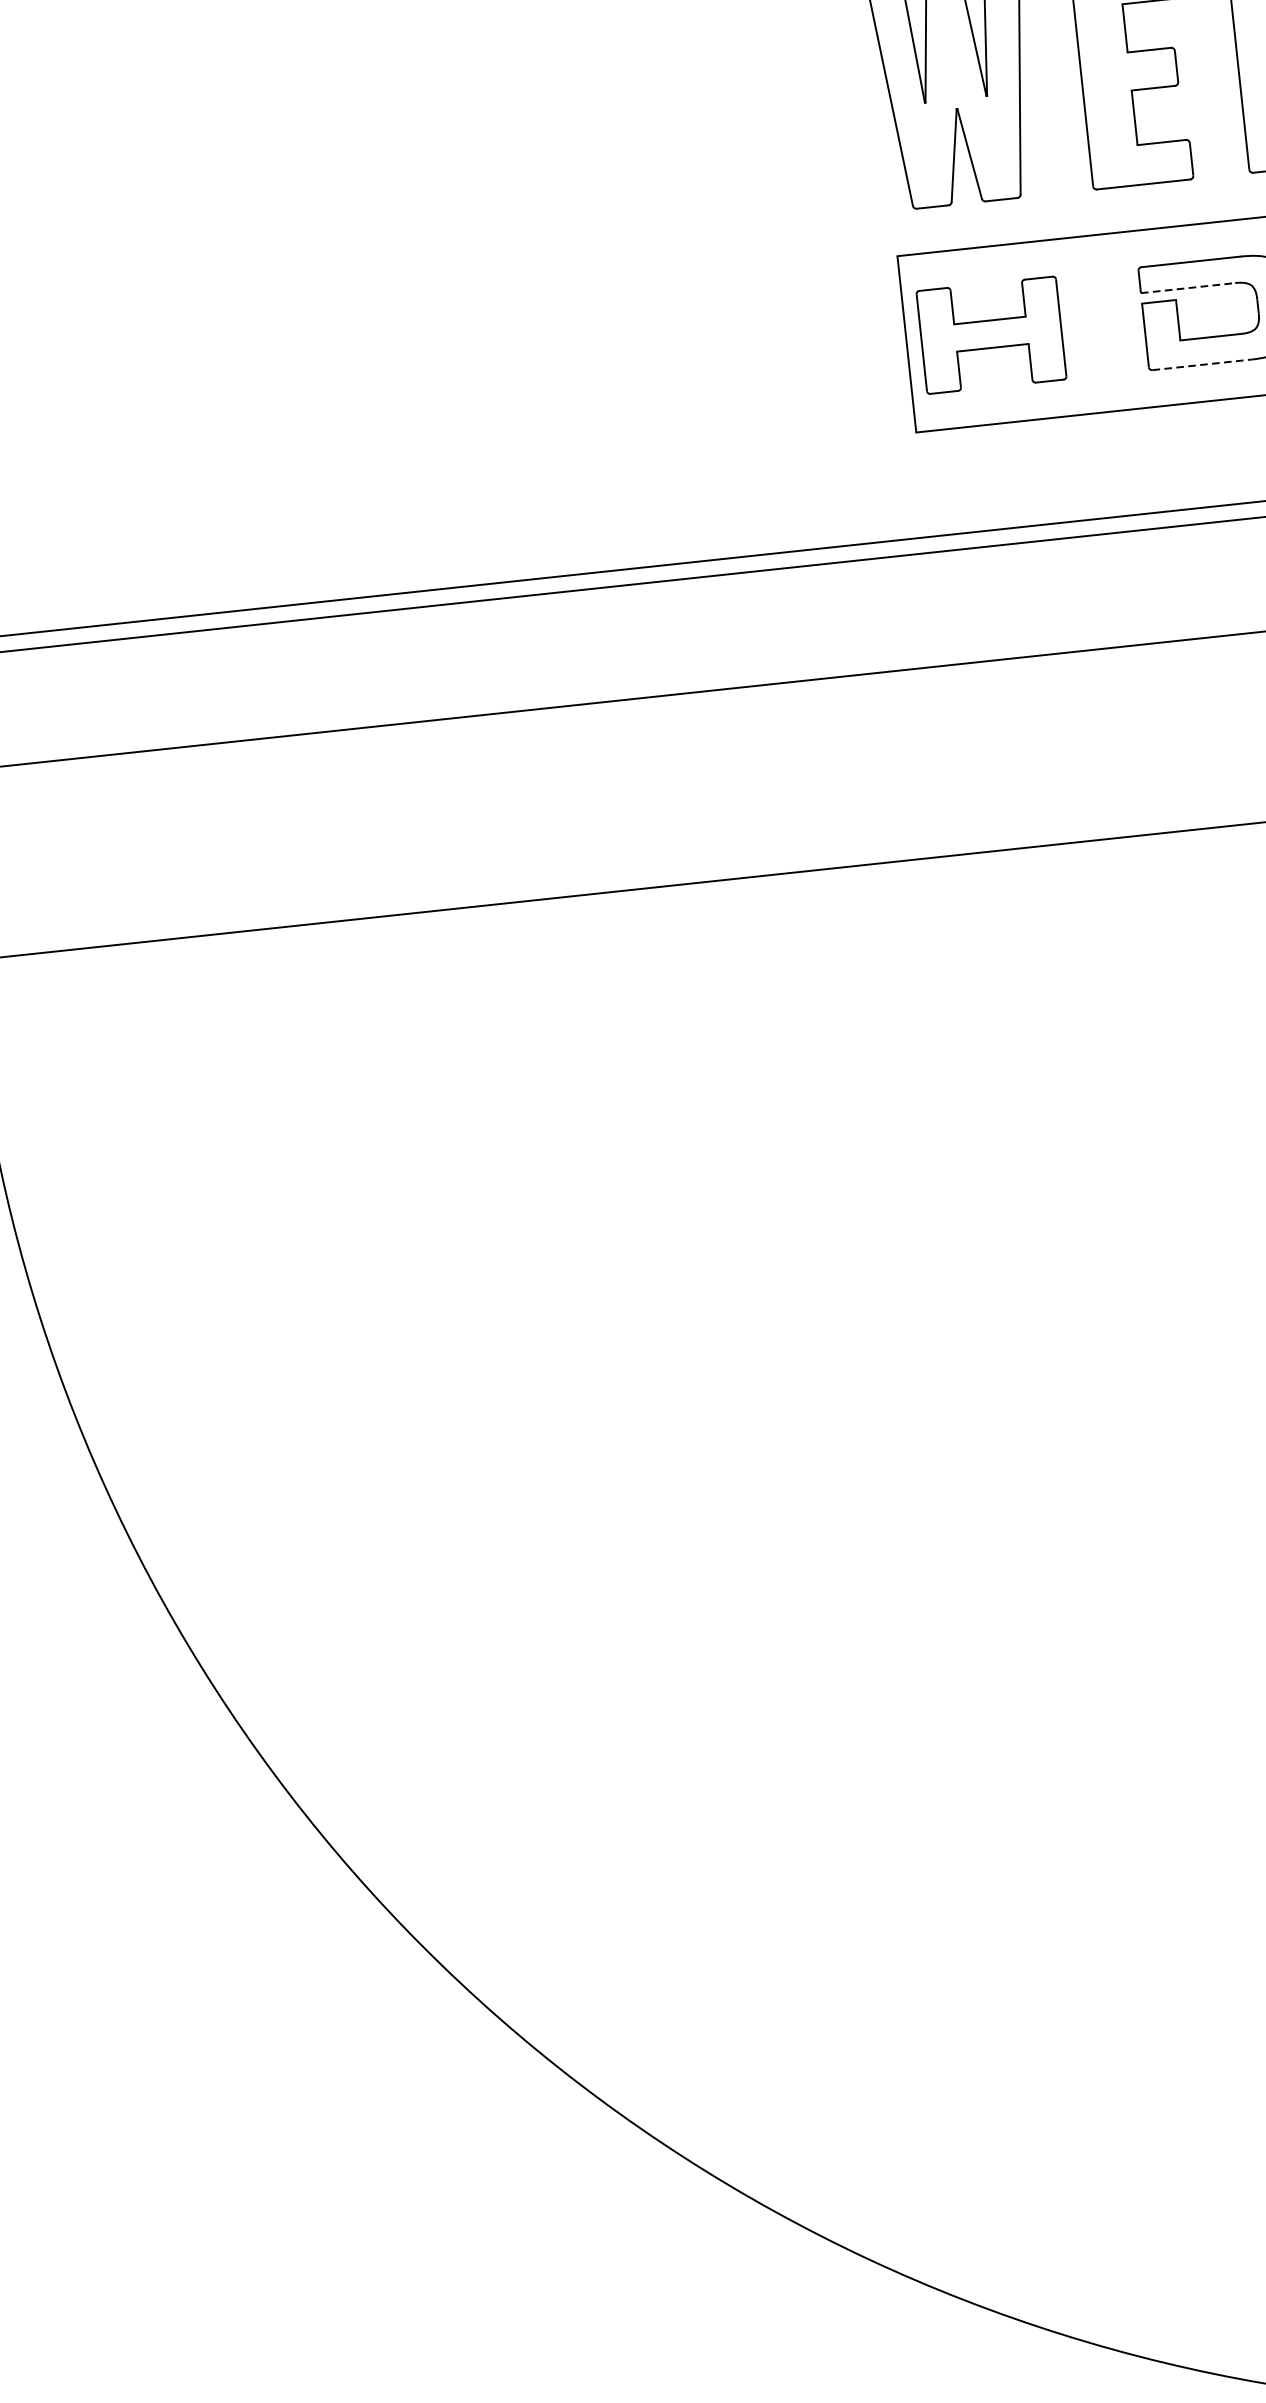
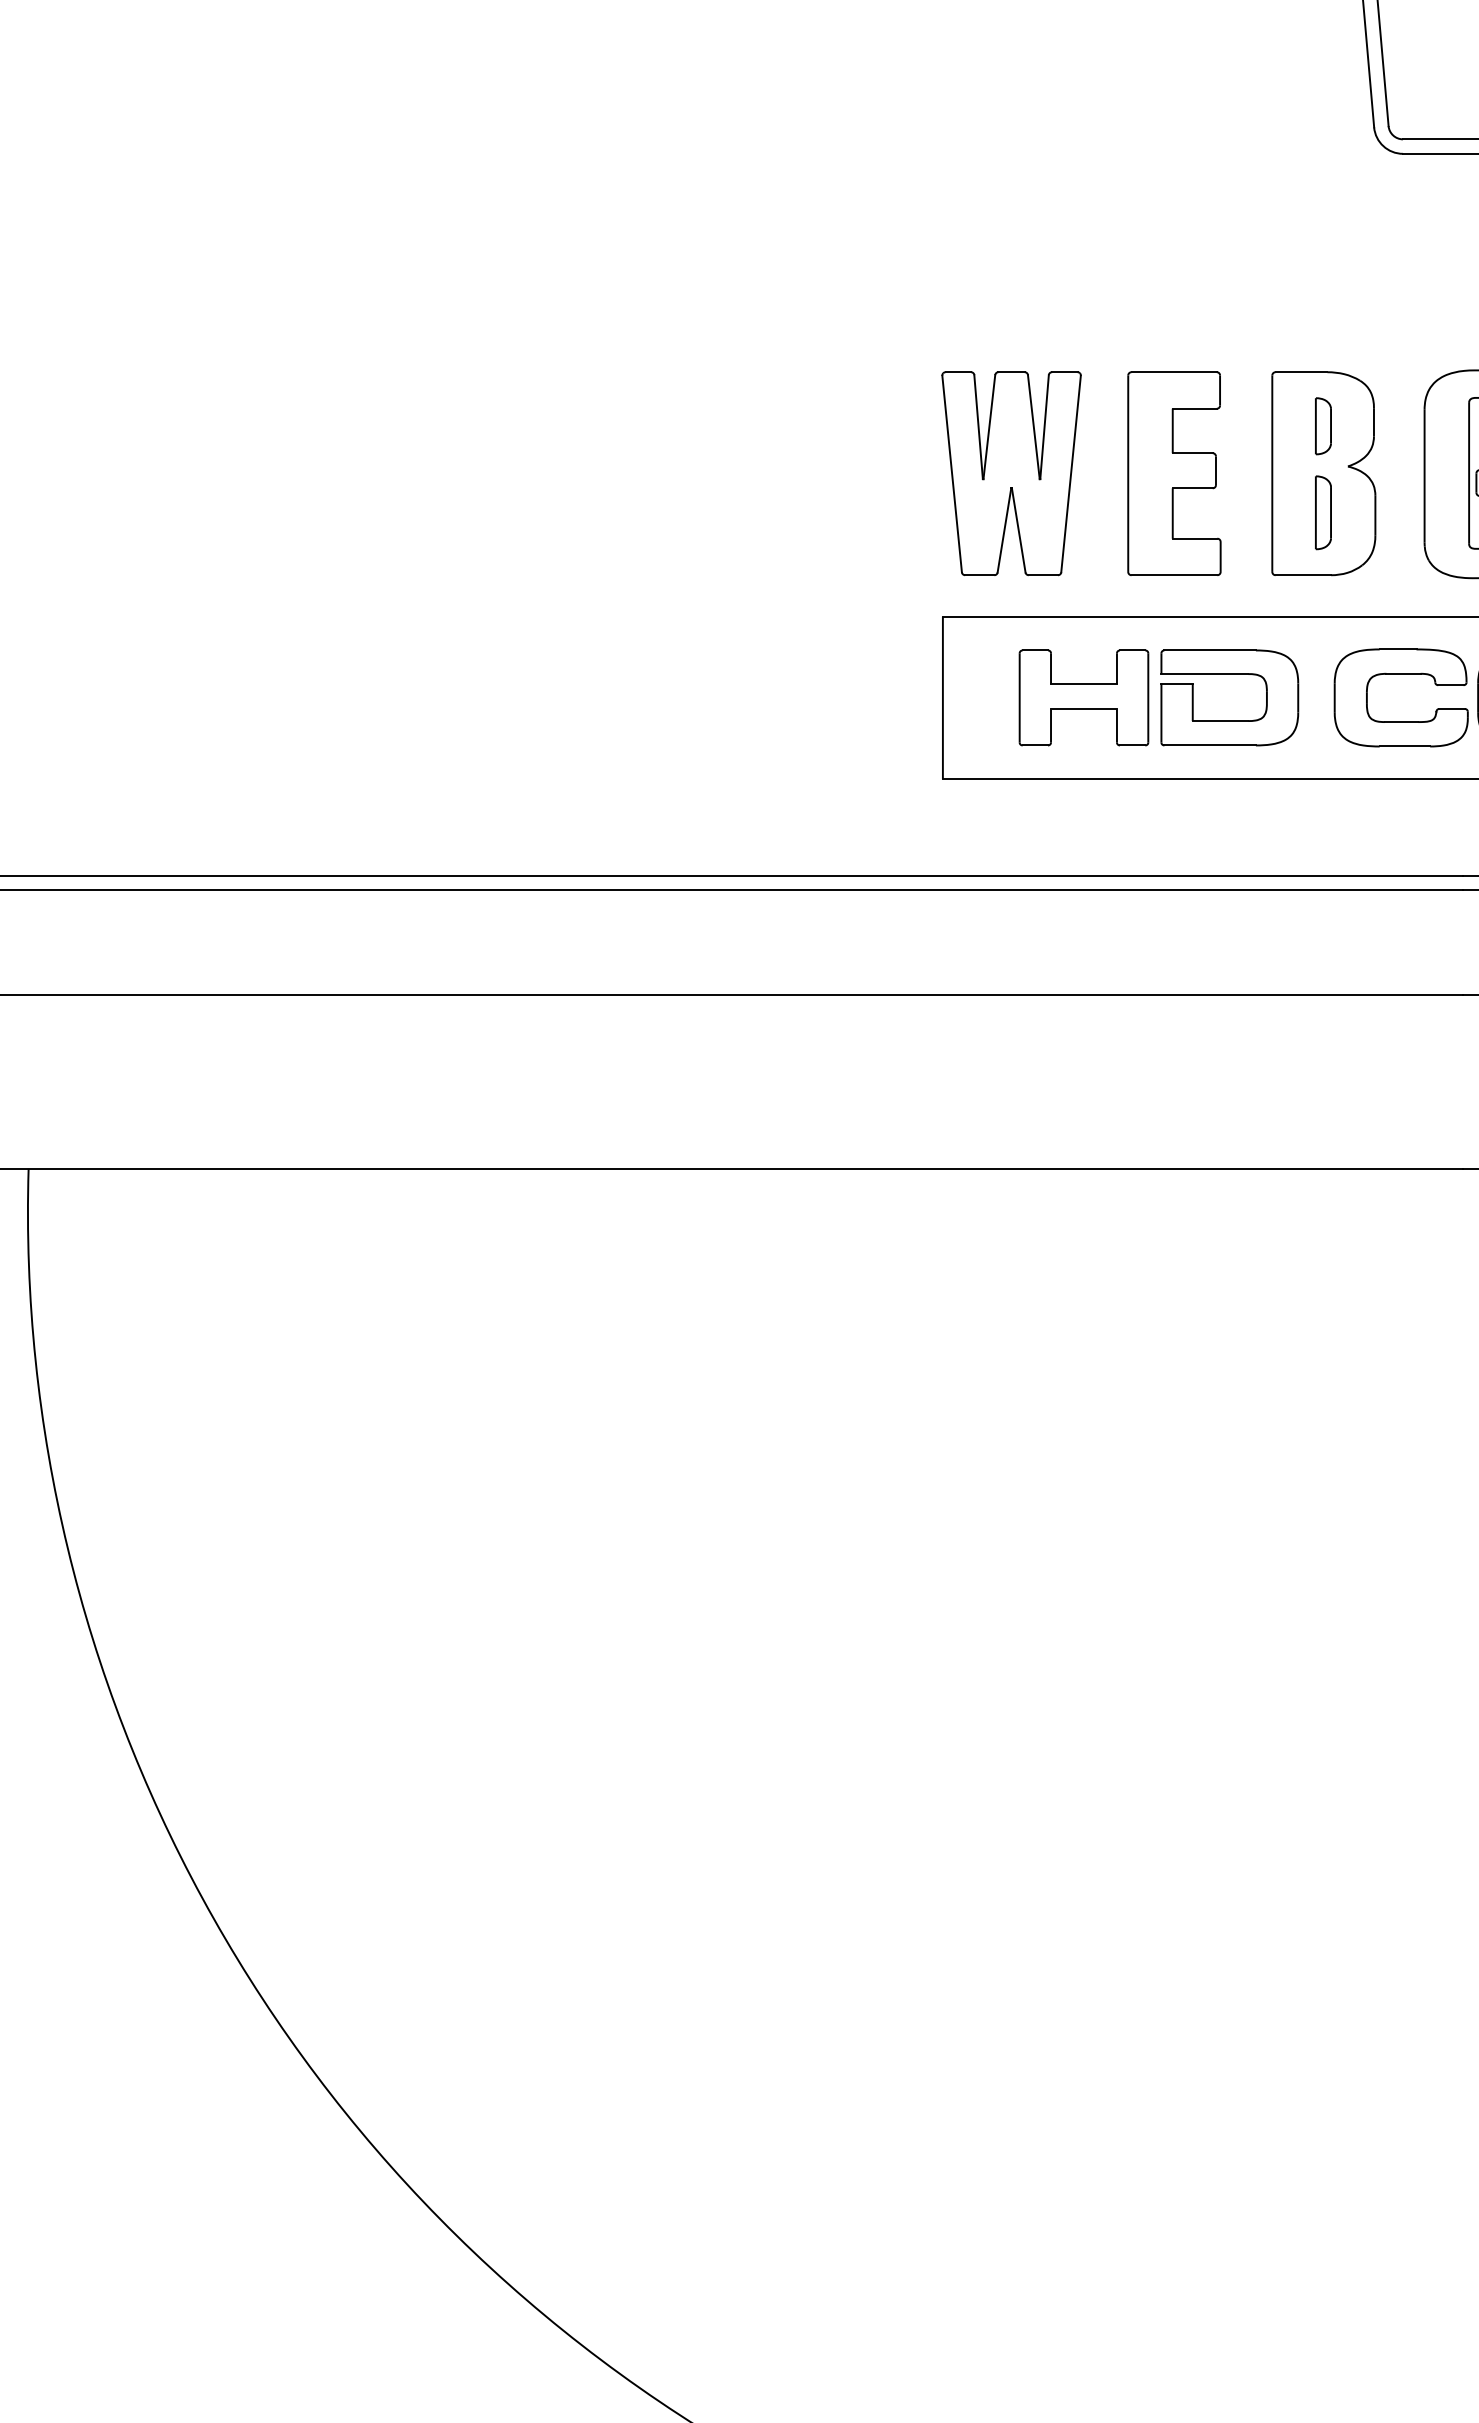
line: (1188, 288) -> (1205, 674), dashed -> solid
part: (990, 334) -> (1083, 697), moved
line: (1202, 364) -> (1210, 745), dashed -> solid

